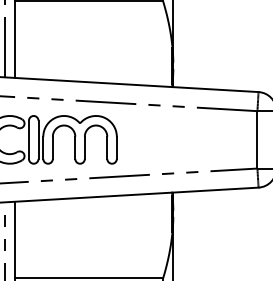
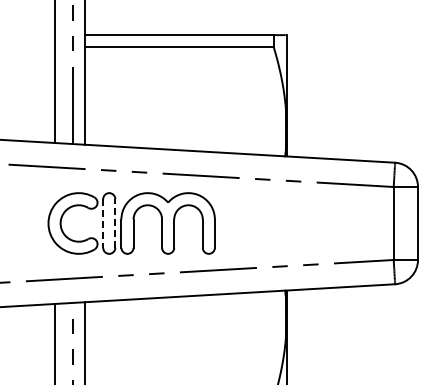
line: (29, 139) -> (103, 223), solid -> dashed
line: (38, 139) -> (115, 223), solid -> dashed

